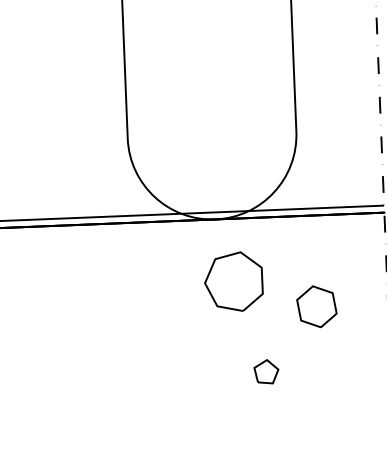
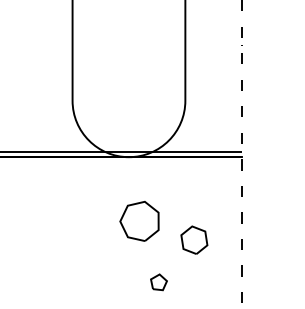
part: (259, 298) -> (156, 233), moved

